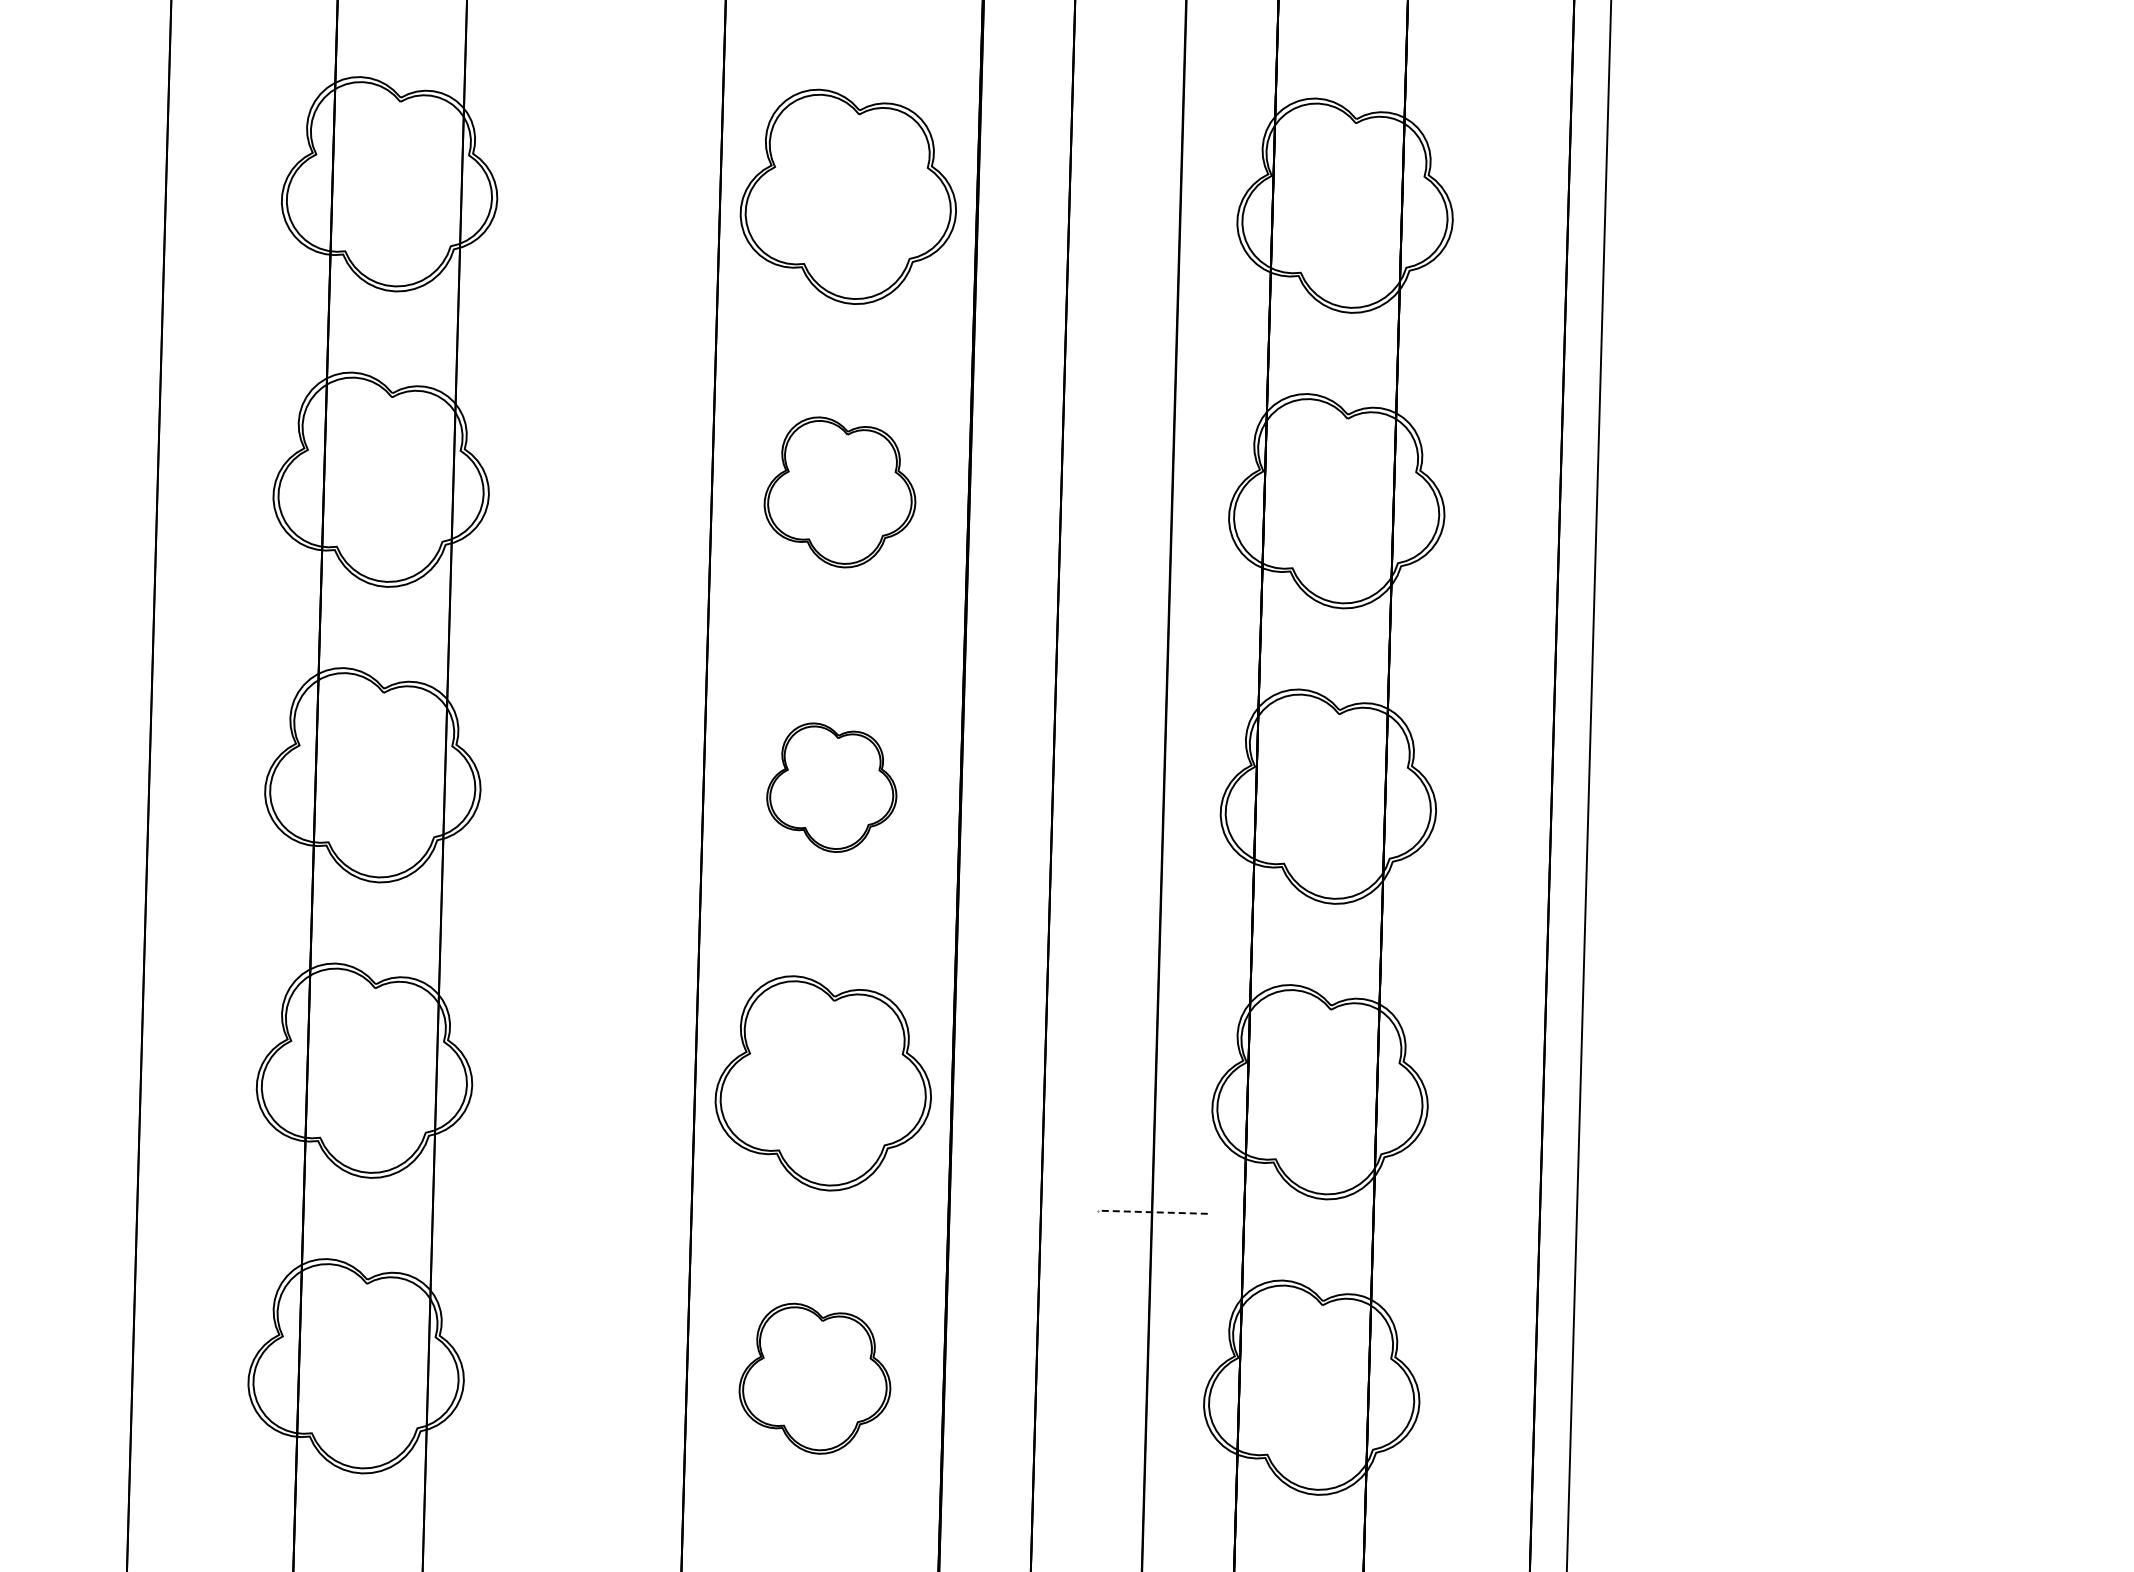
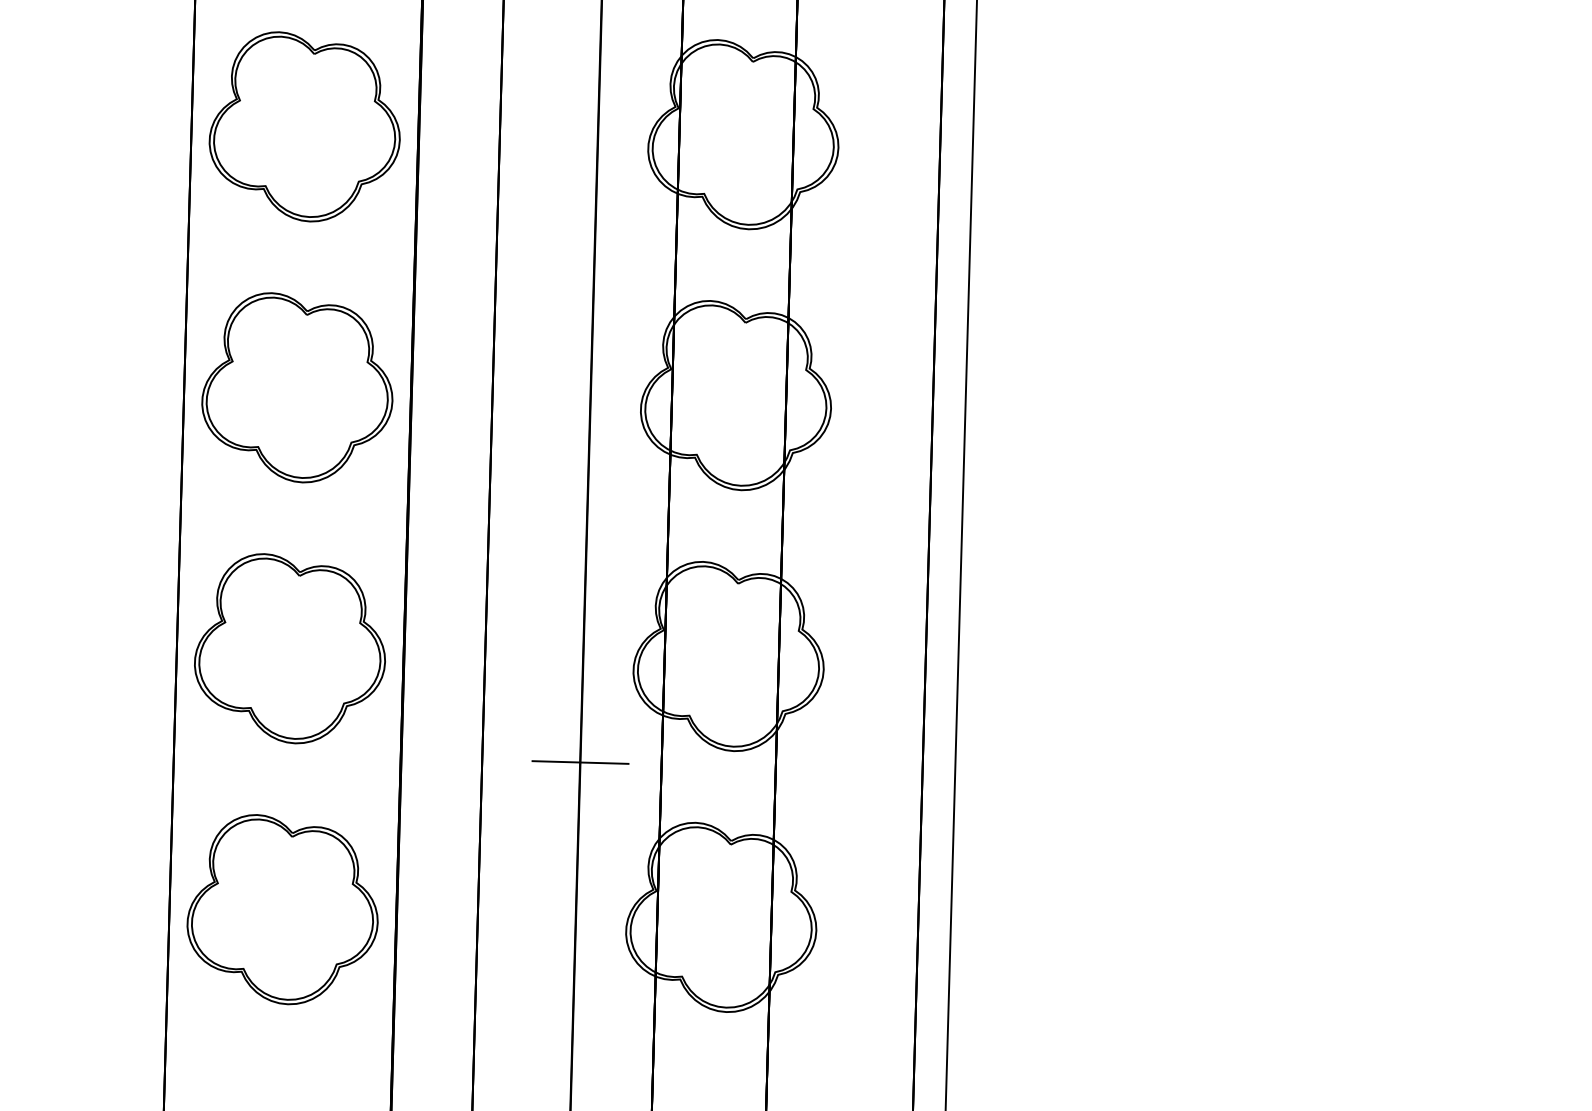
part: (839, 492) -> (304, 126), size x1.43
part: (831, 787) -> (297, 387), size x1.67
line: (1151, 1212) -> (579, 762), dashed -> solid
part: (814, 1378) -> (282, 909), size x1.43

